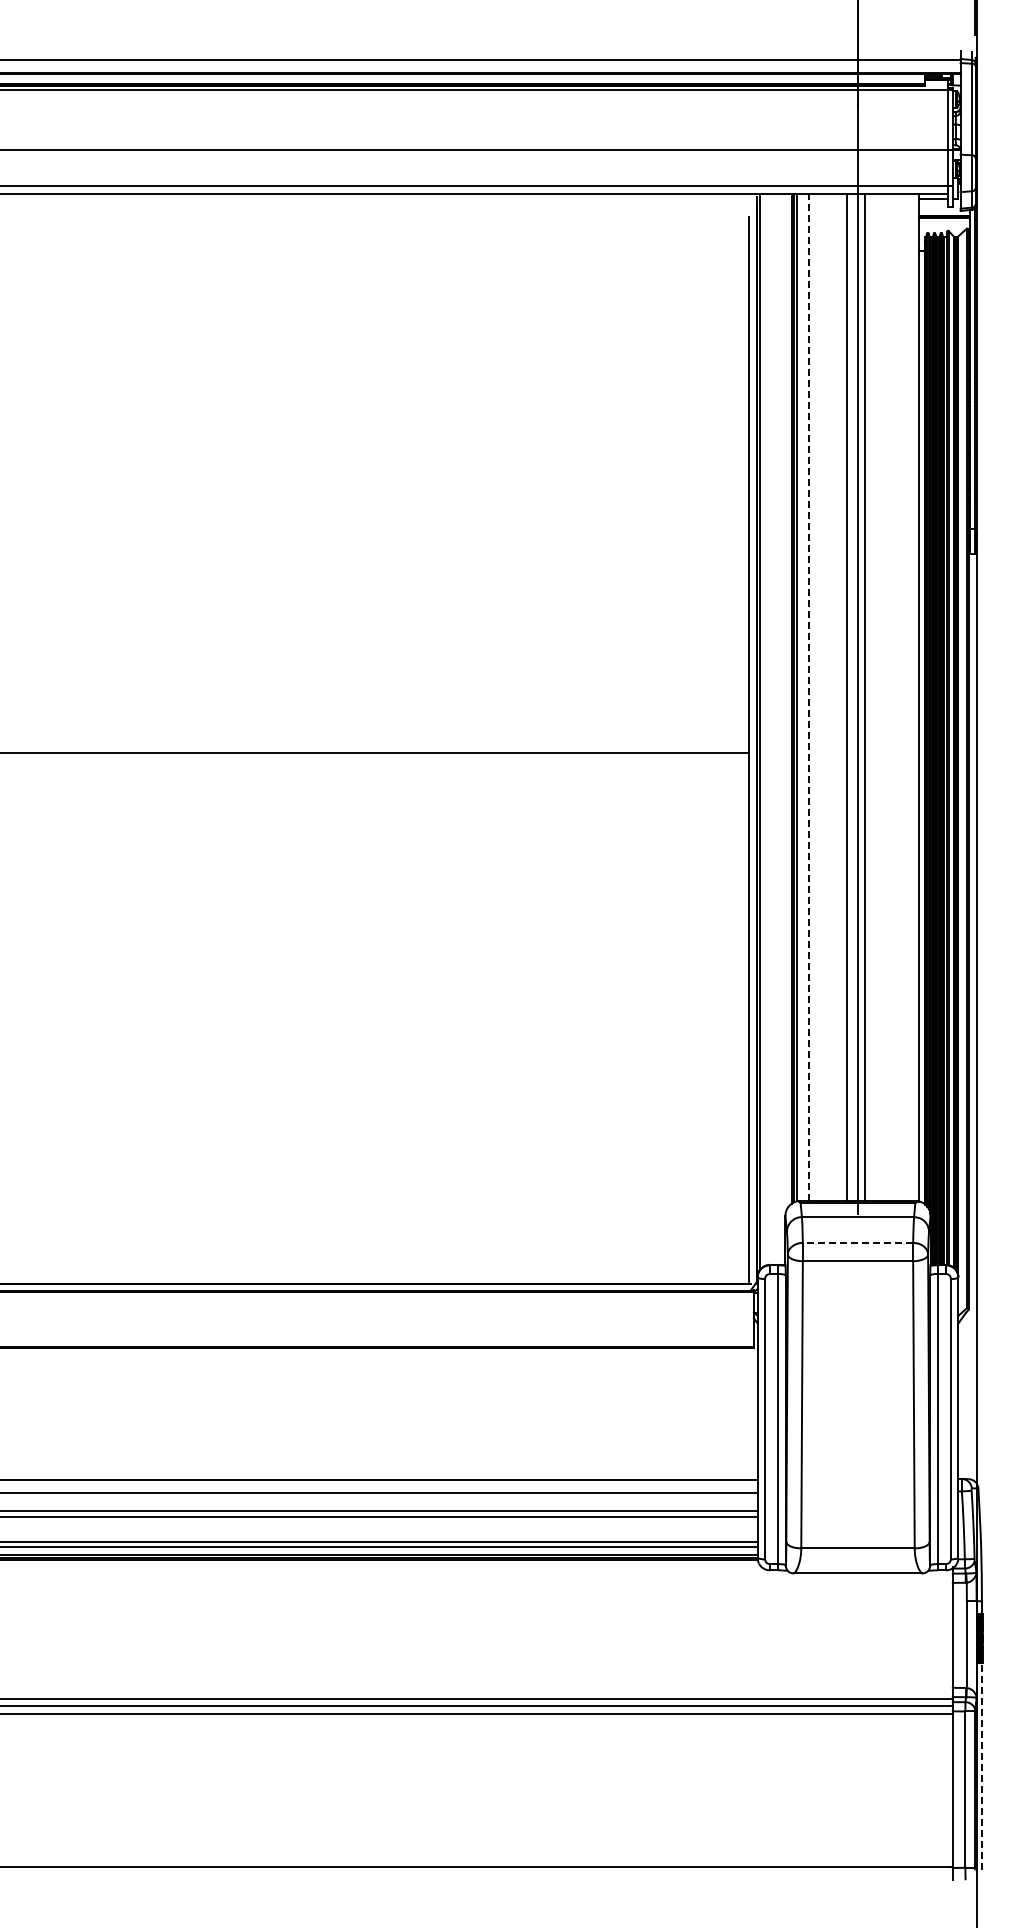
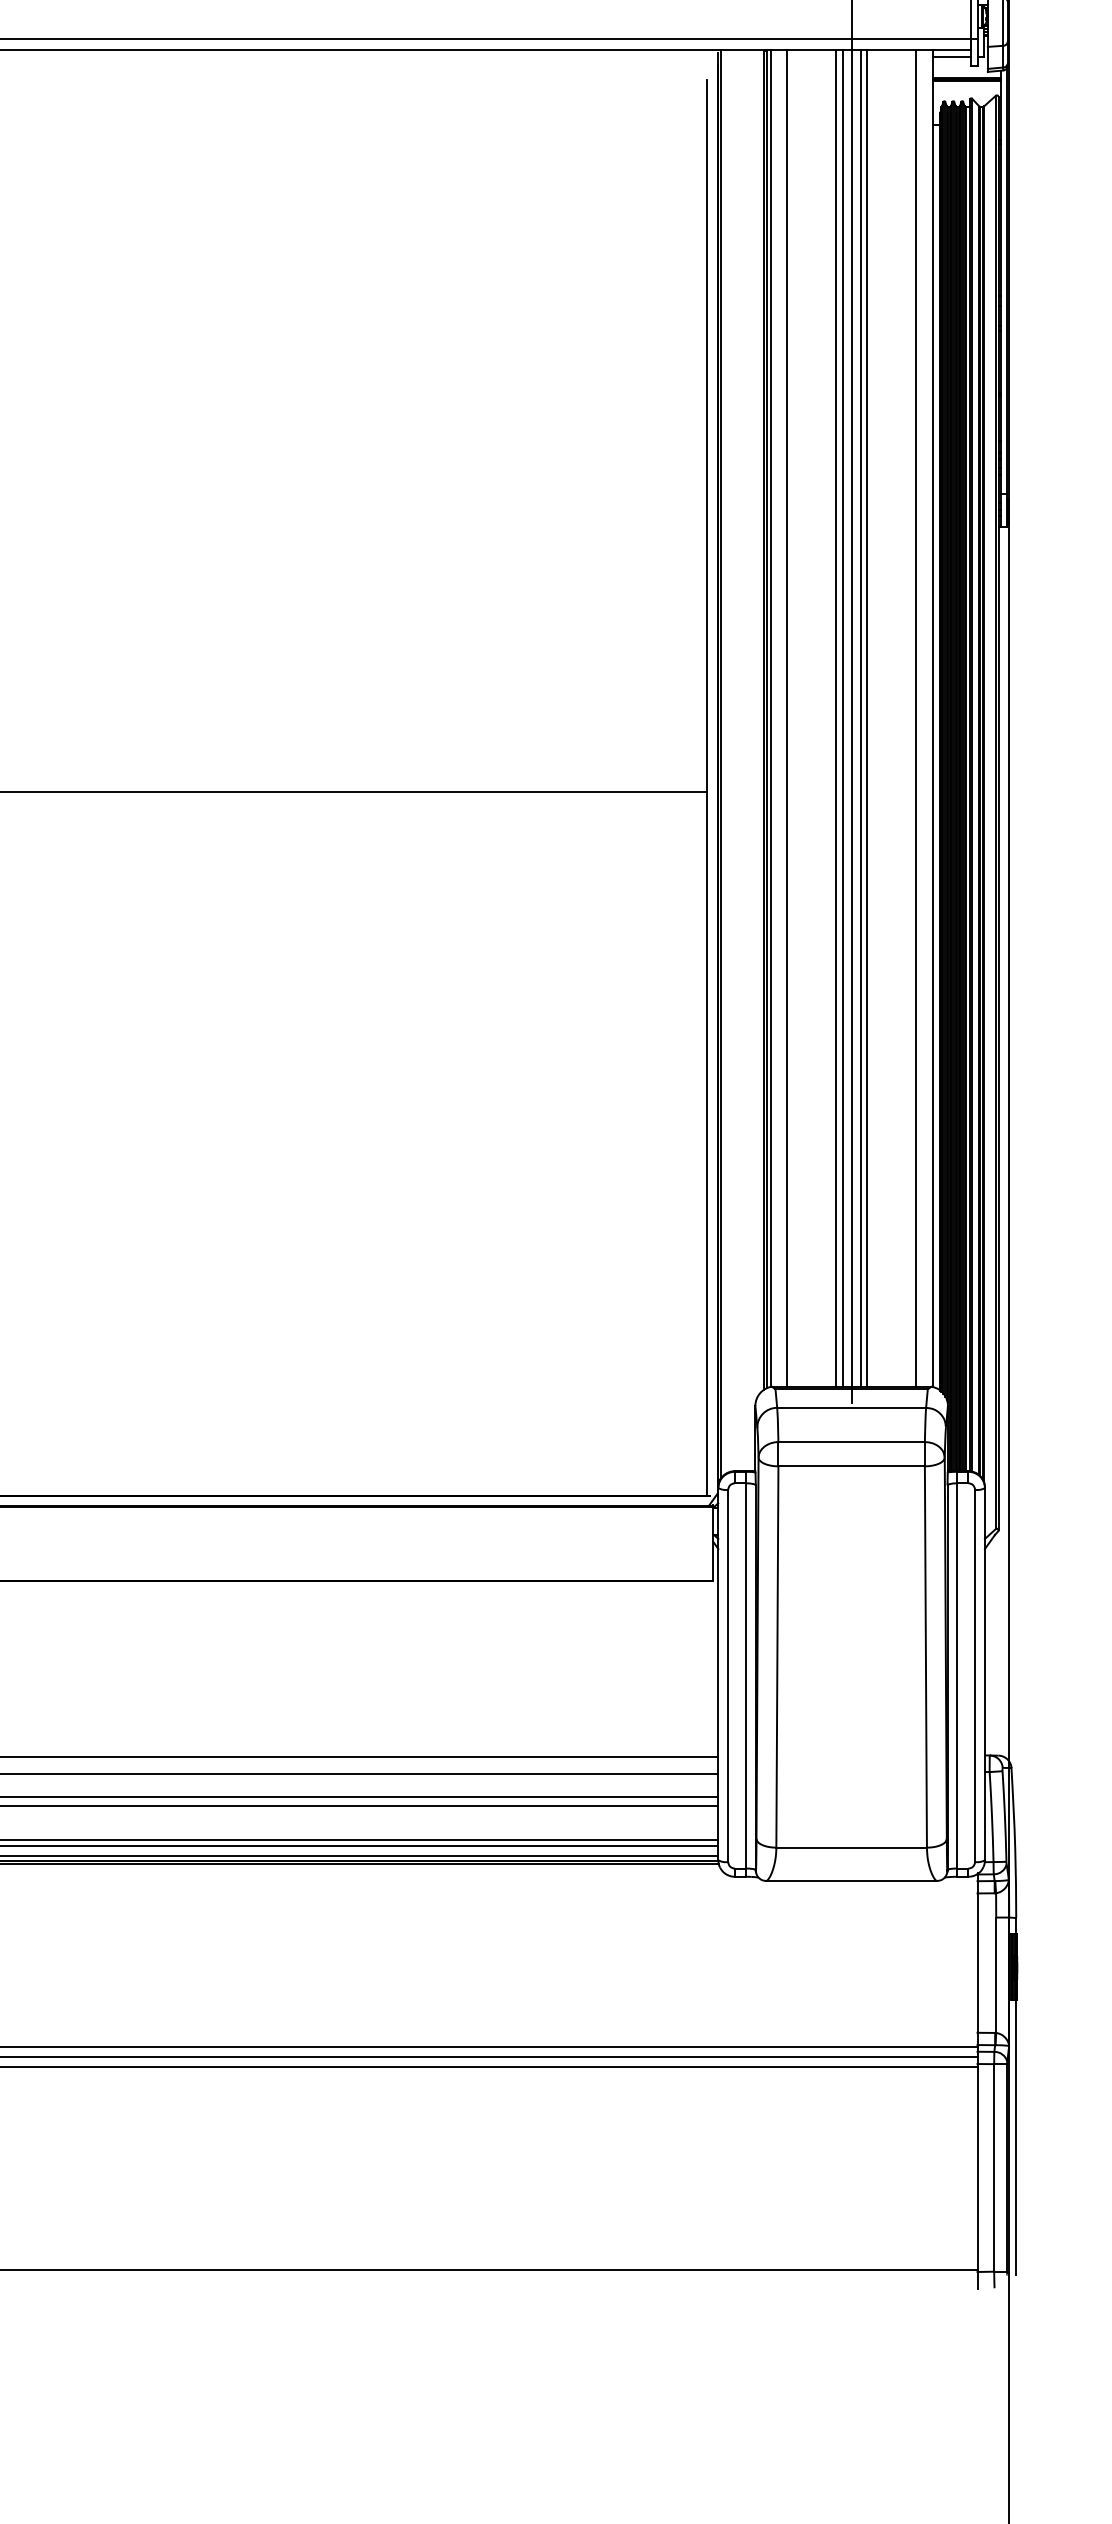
line: (809, 697) -> (787, 717), dashed -> solid
line: (851, 697) -> (843, 717), added
line: (869, 697) -> (866, 717), added
line: (906, 697) -> (916, 717), added
line: (857, 1242) -> (850, 1441), dashed -> solid
line: (981, 1766) -> (1015, 2137), dashed -> solid

